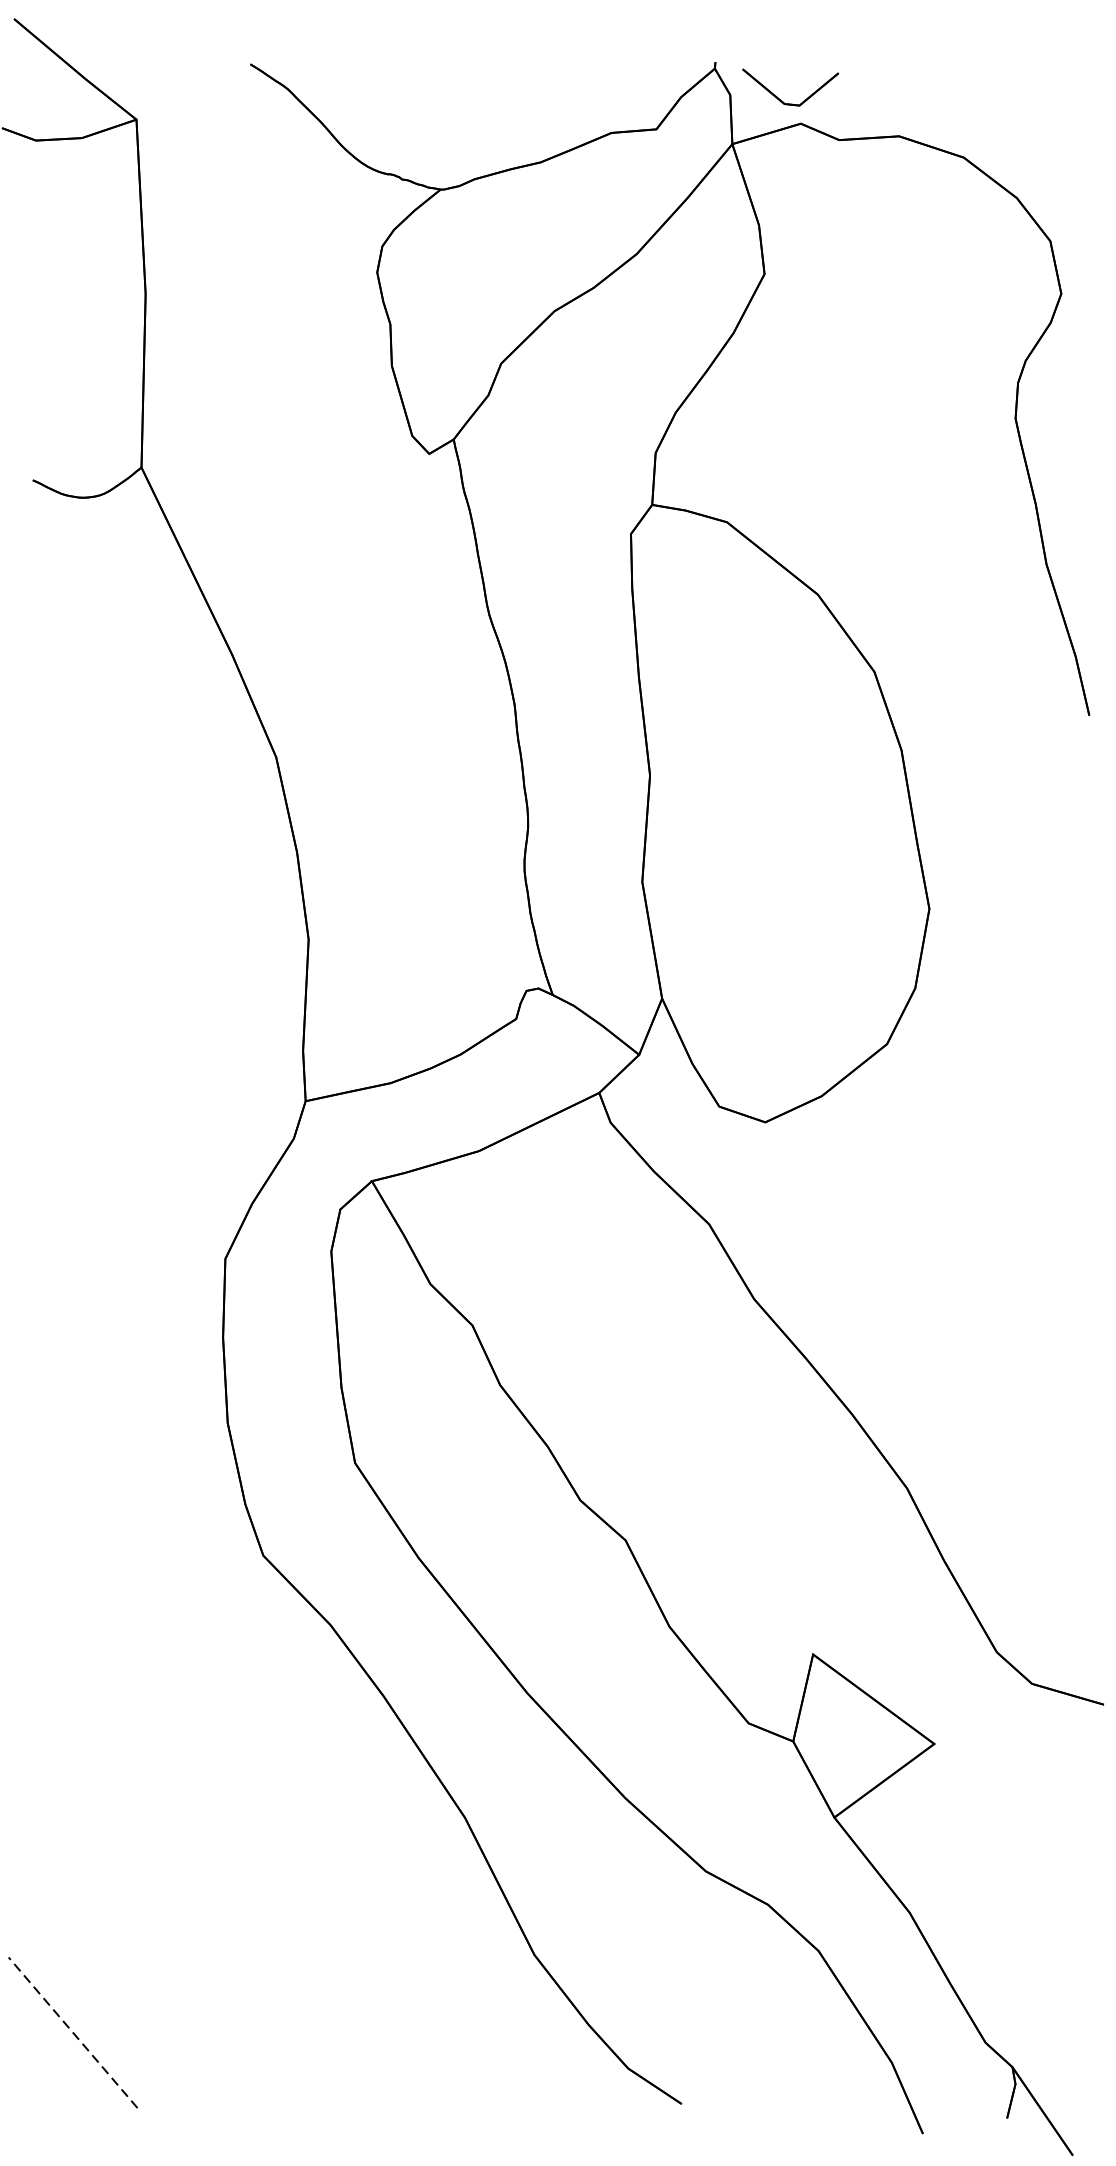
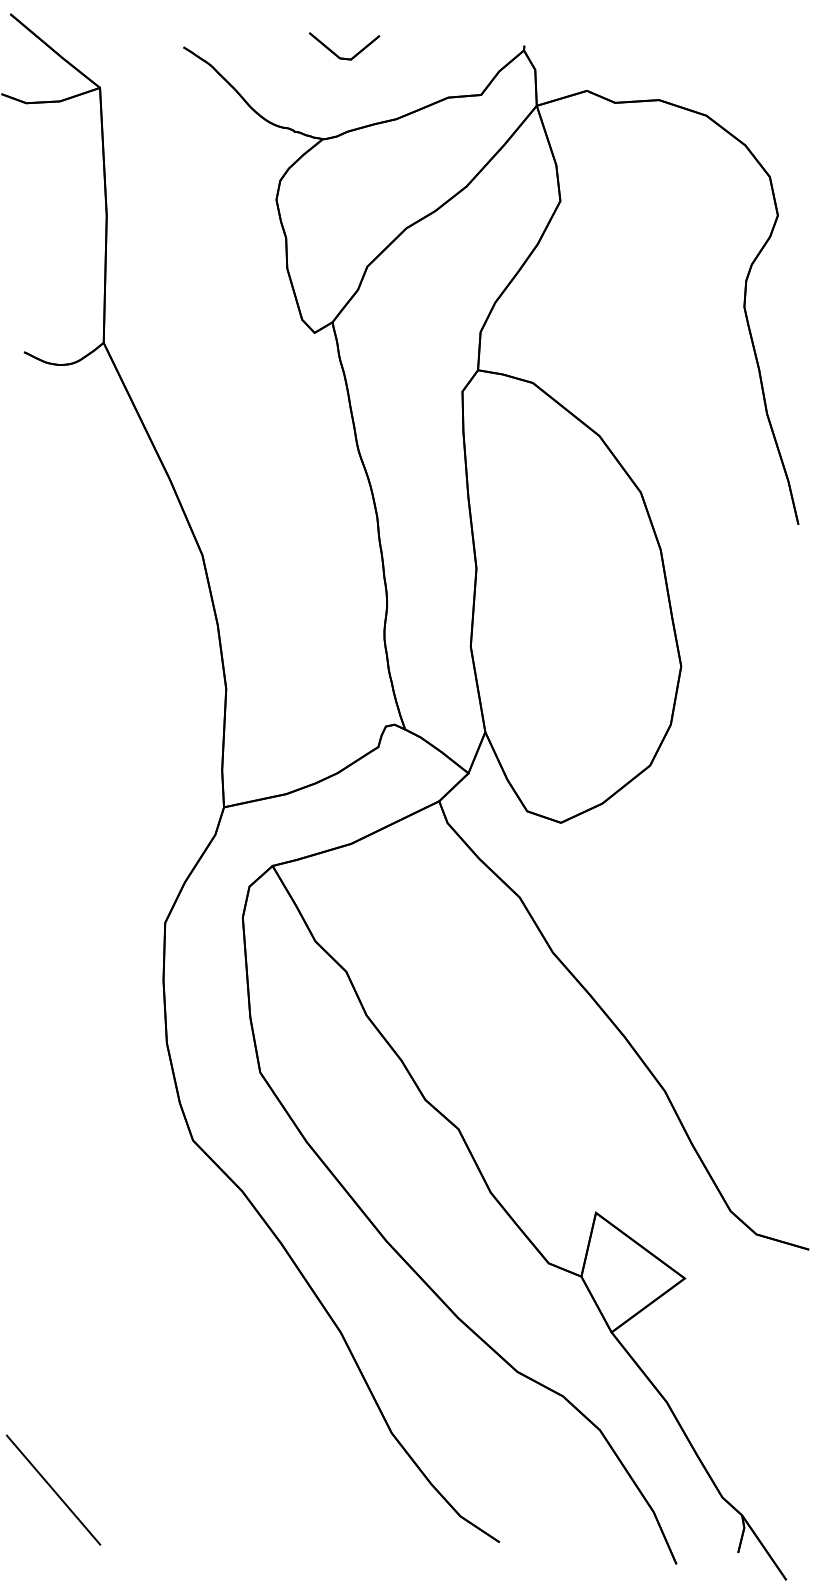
part: (781, 98) -> (337, 54), moved
line: (72, 2033) -> (53, 1490), dashed -> solid

